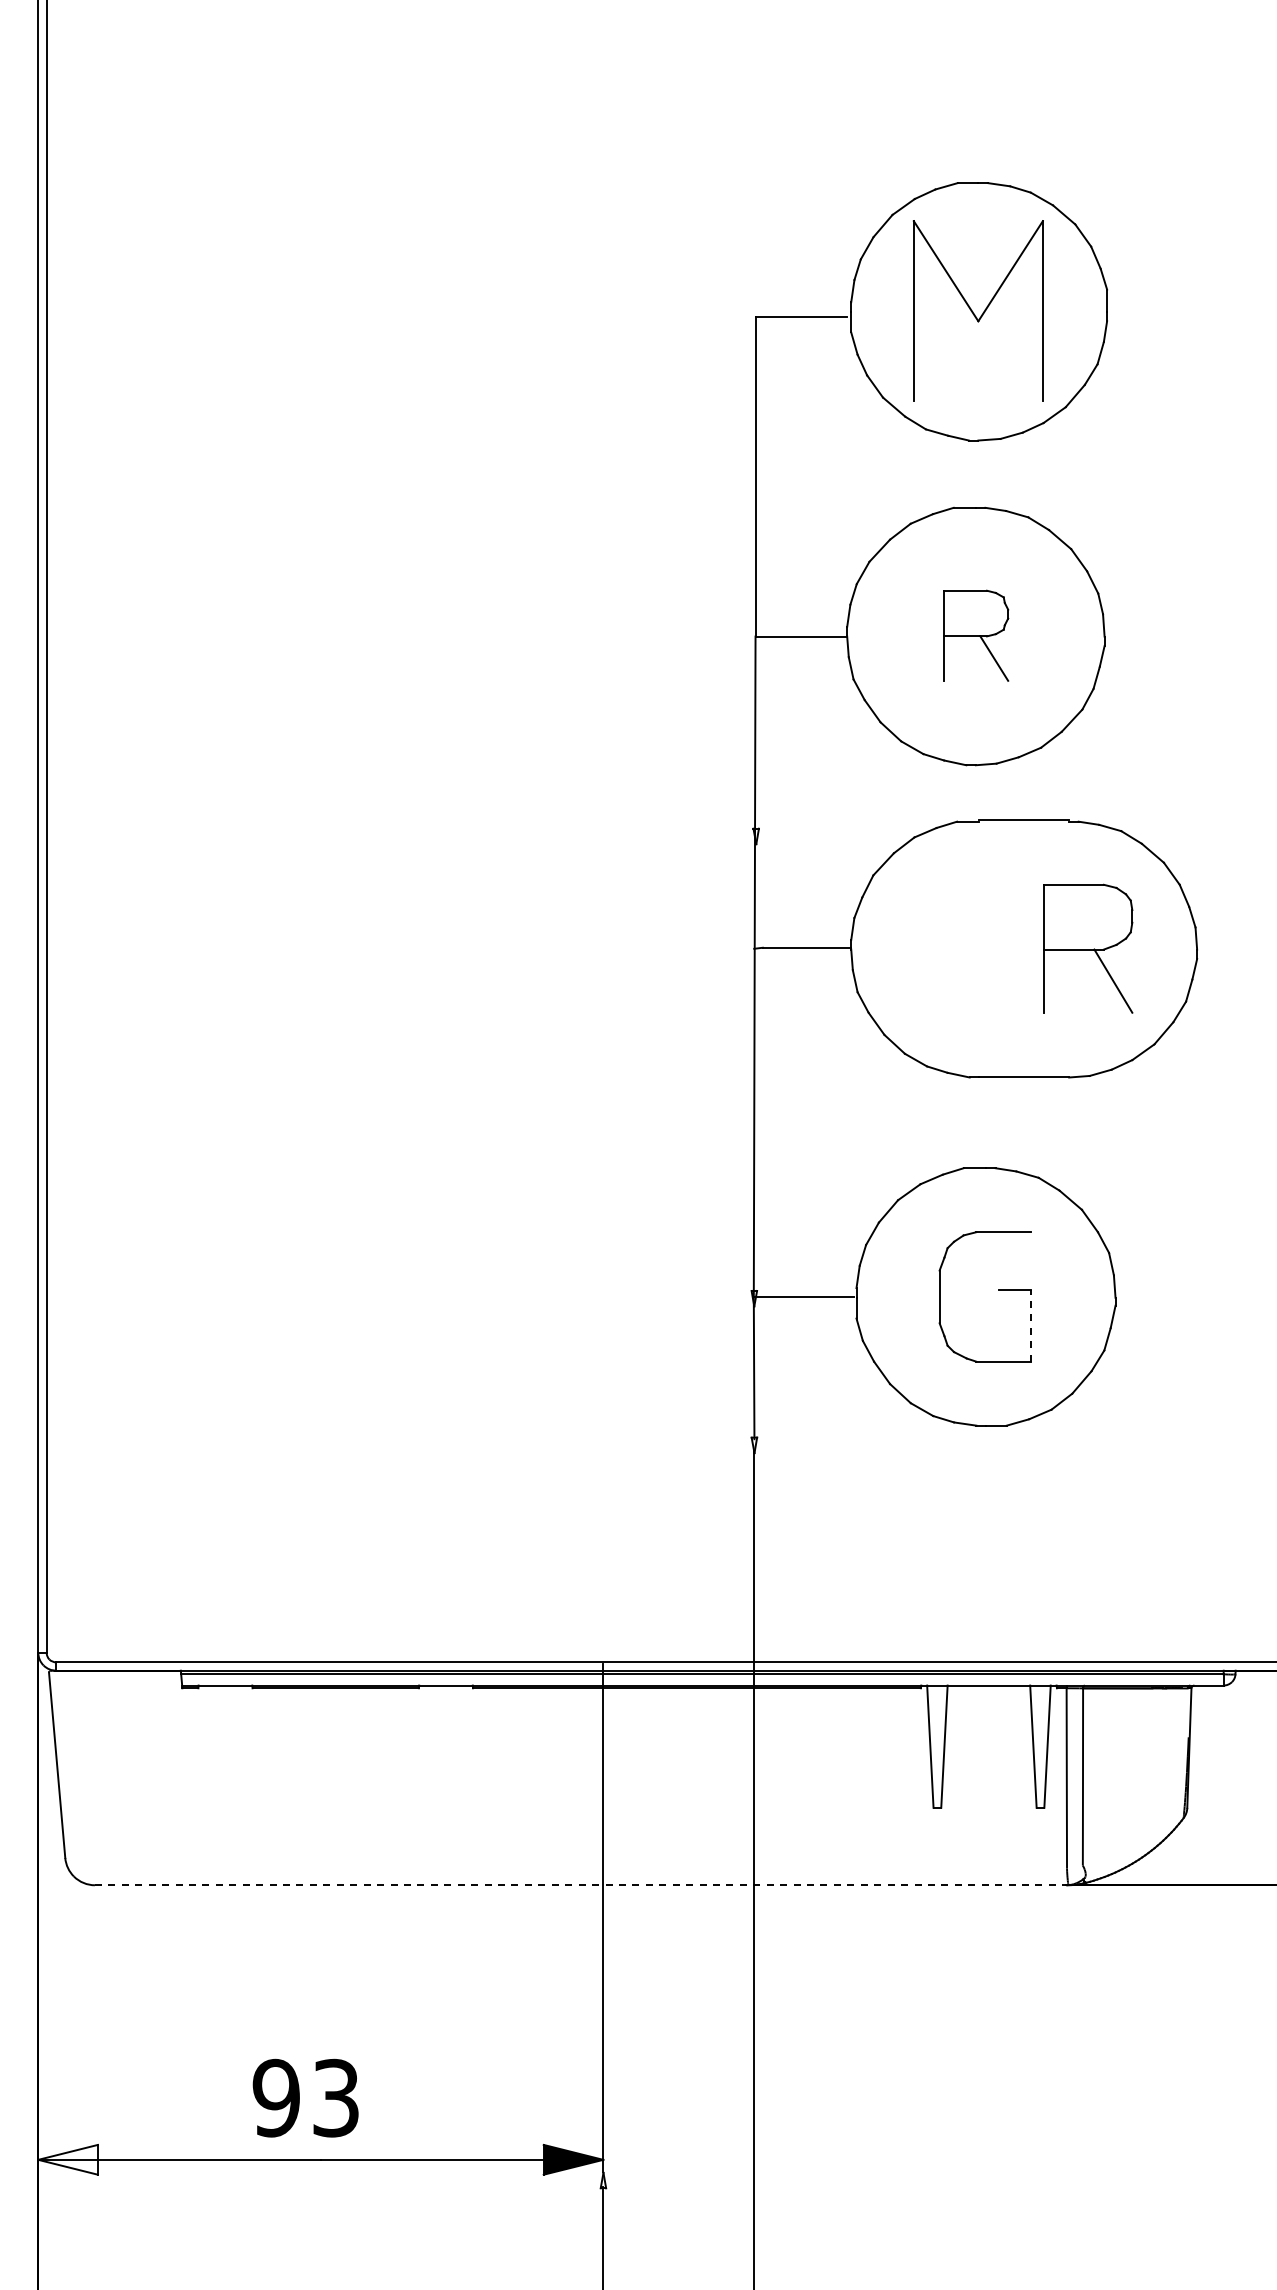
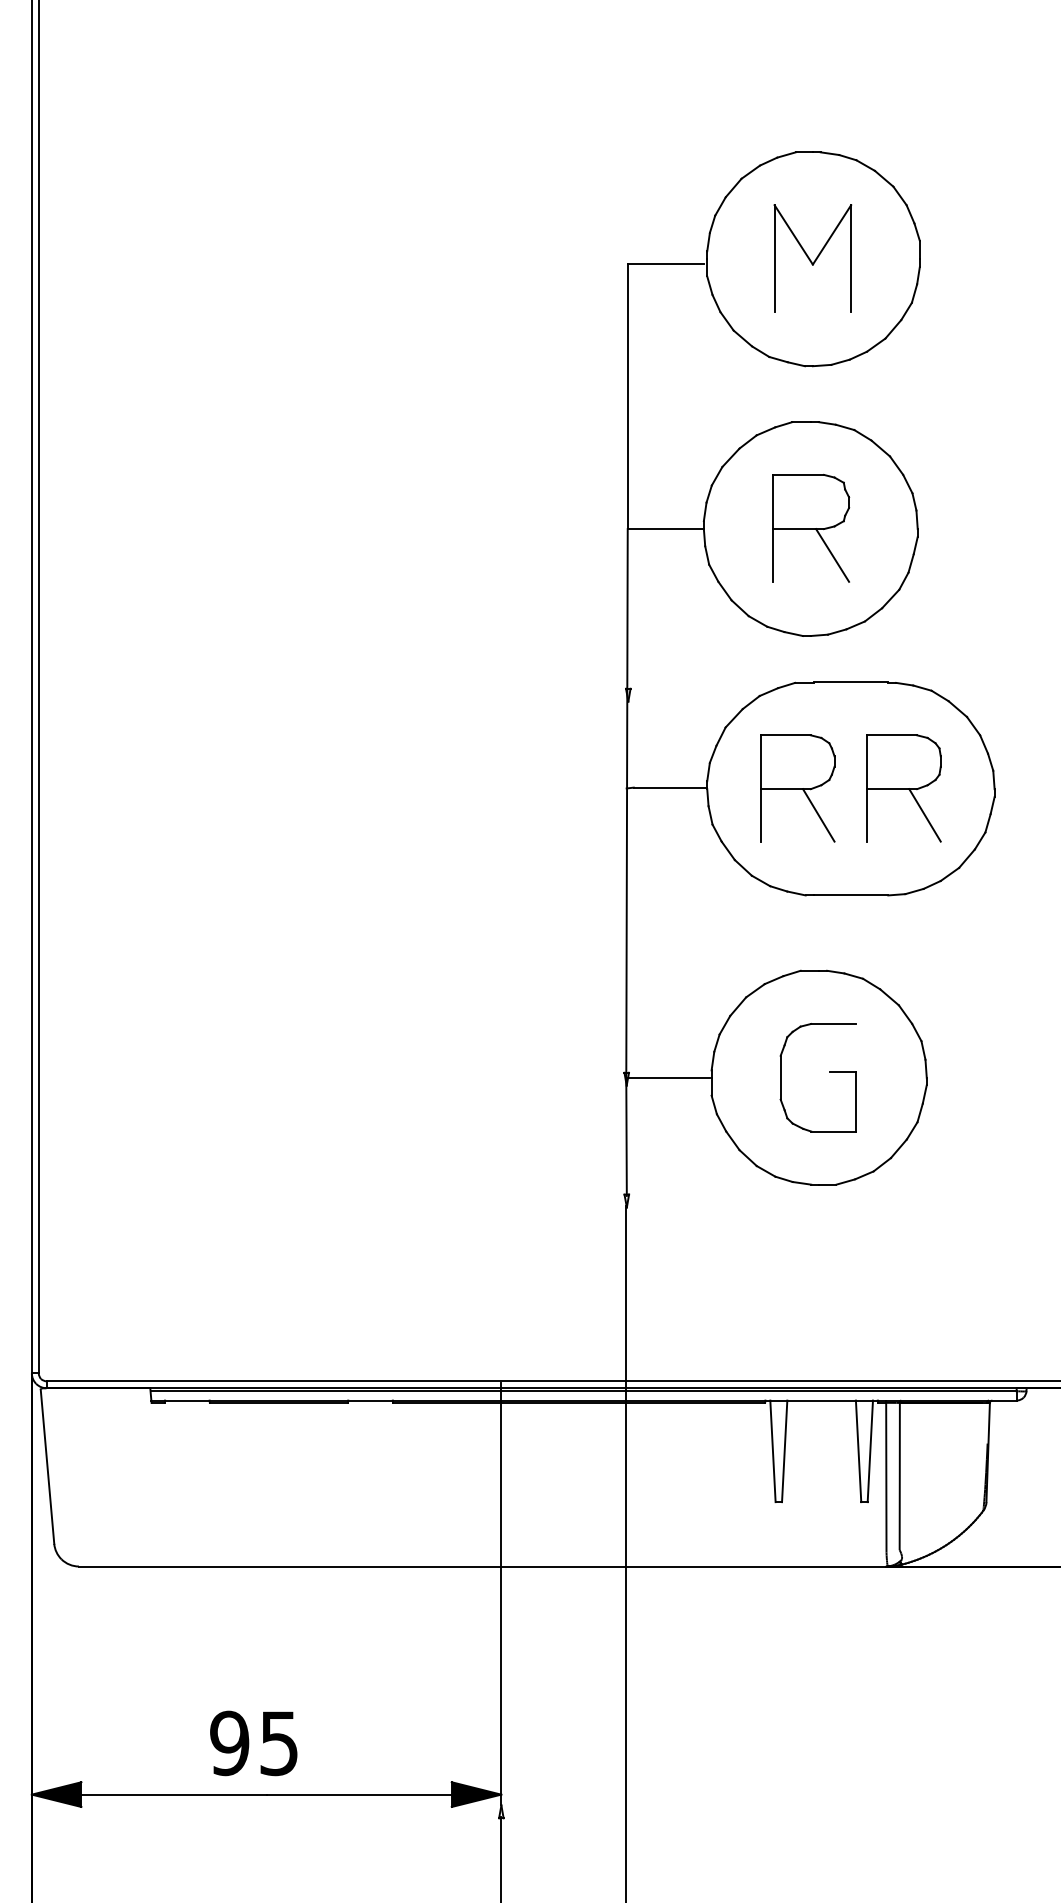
part: (978, 310) -> (812, 258), size x0.71
part: (975, 635) -> (810, 528), size x1.43
part: (960, 948) -> (798, 788), added
line: (1030, 1325) -> (856, 1101), dashed -> solid
line: (581, 1885) -> (483, 1566), dashed -> solid
text: (335, 2097) -> (278, 1742), 93 -> 95
fill: (67, 2159) -> (56, 1794), added

